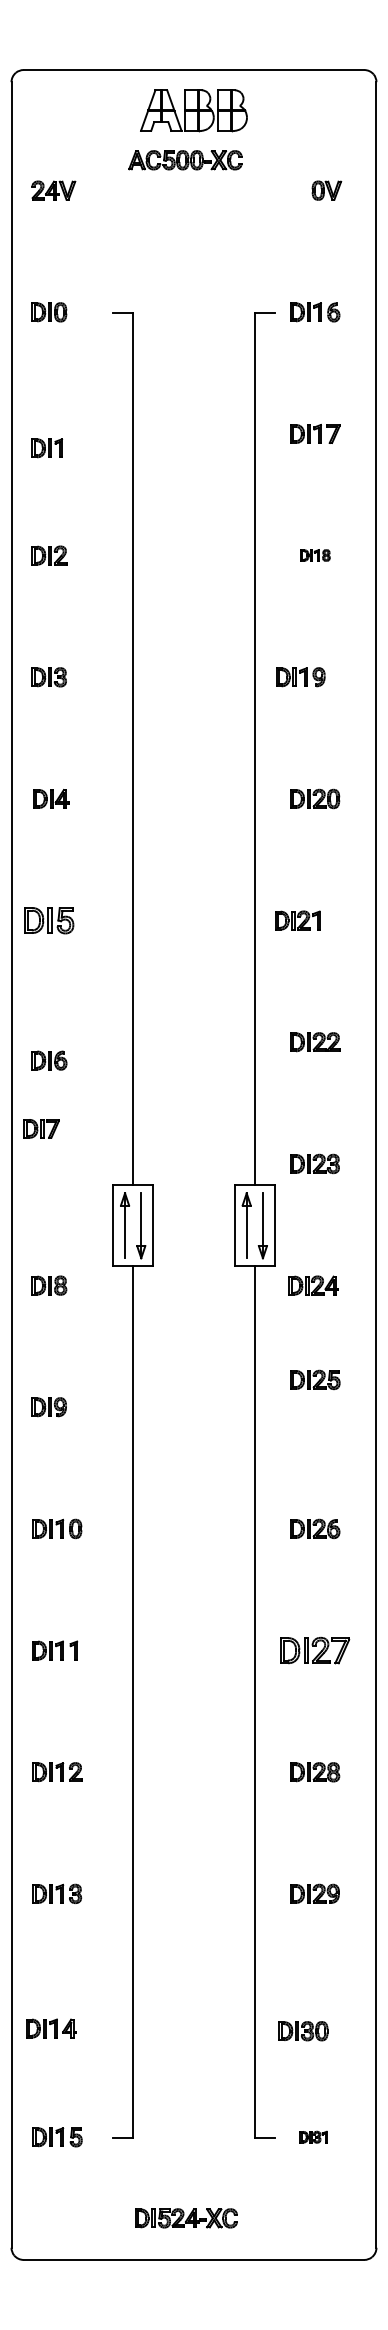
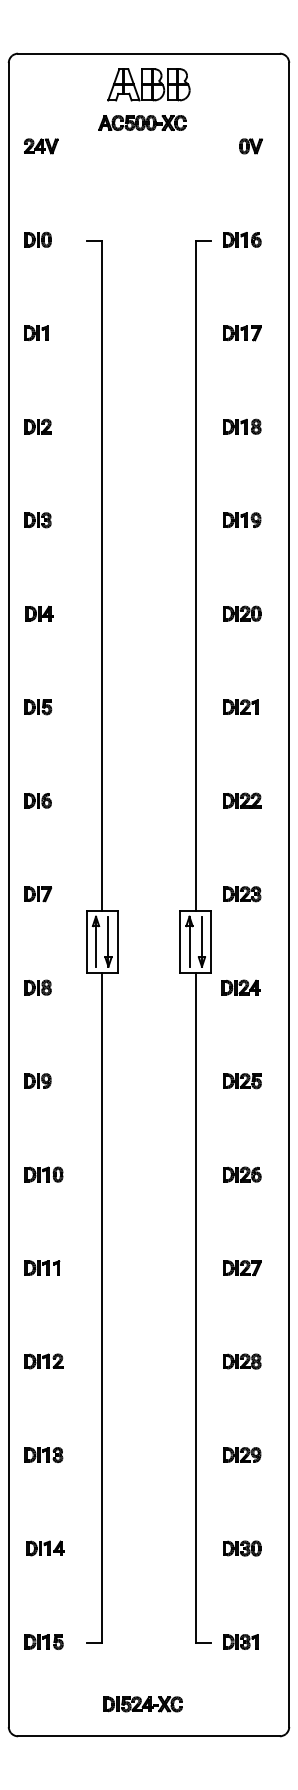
part: (47, 447) -> (36, 332), moved
part: (315, 555) -> (242, 426), size x1.67
part: (301, 677) -> (242, 520), moved
part: (297, 919) -> (240, 706), moved
part: (50, 920) -> (38, 707), size x0.71
part: (48, 1060) -> (37, 800), moved
part: (42, 1129) -> (38, 894), moved
part: (315, 1380) -> (242, 1081), moved
part: (315, 1649) -> (242, 1267), size x0.71
part: (51, 2028) -> (45, 1548), moved
part: (303, 2031) -> (242, 1548), moved
part: (313, 2136) -> (240, 1641), size x1.67

